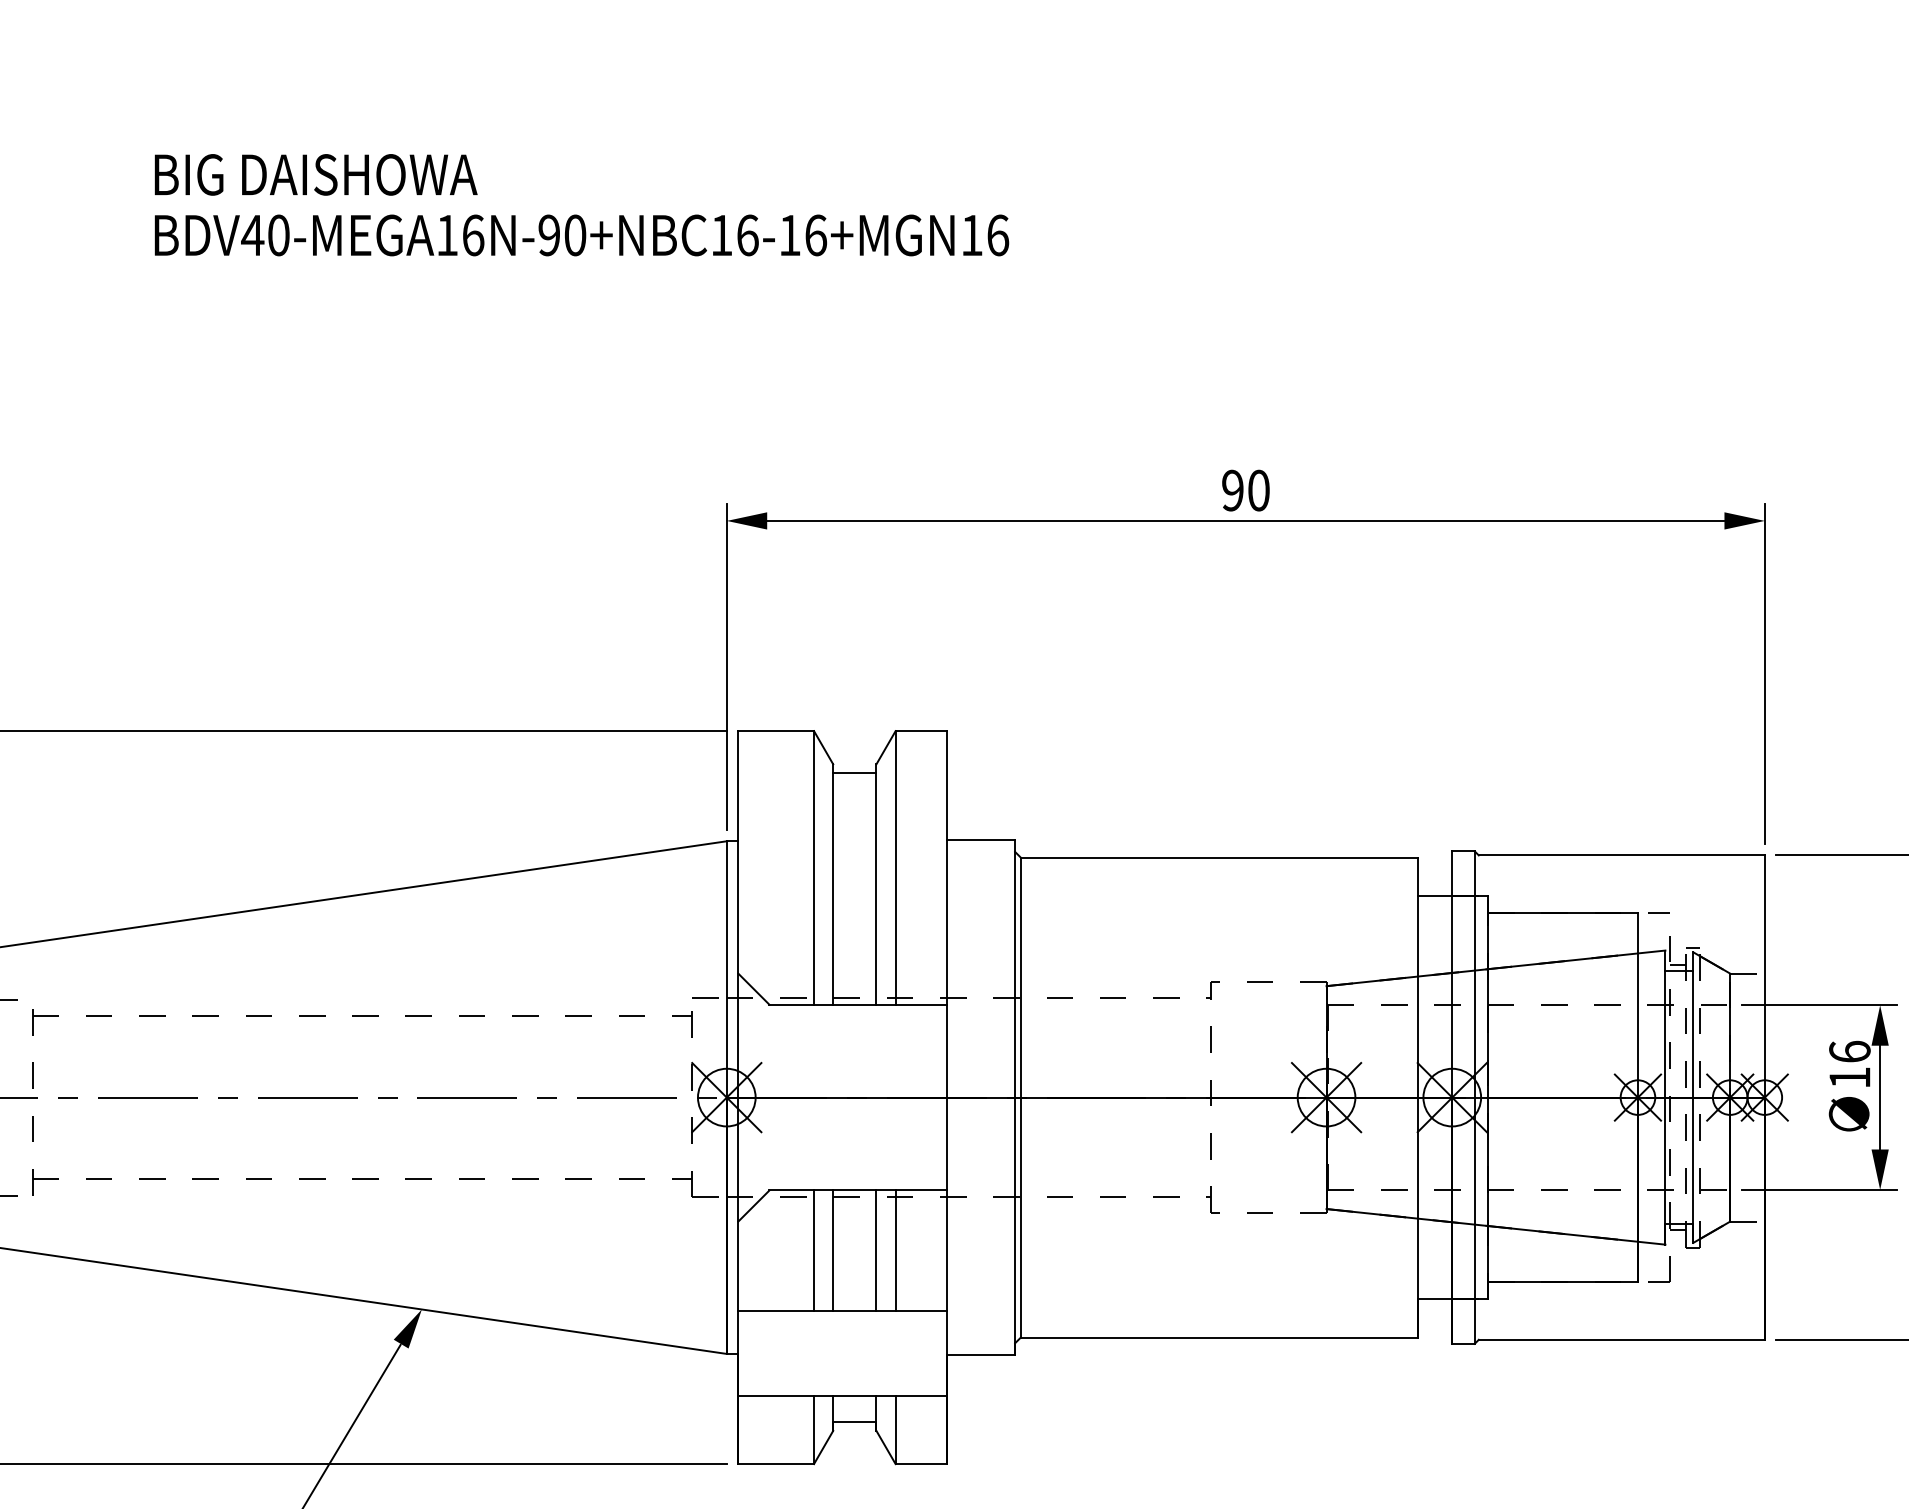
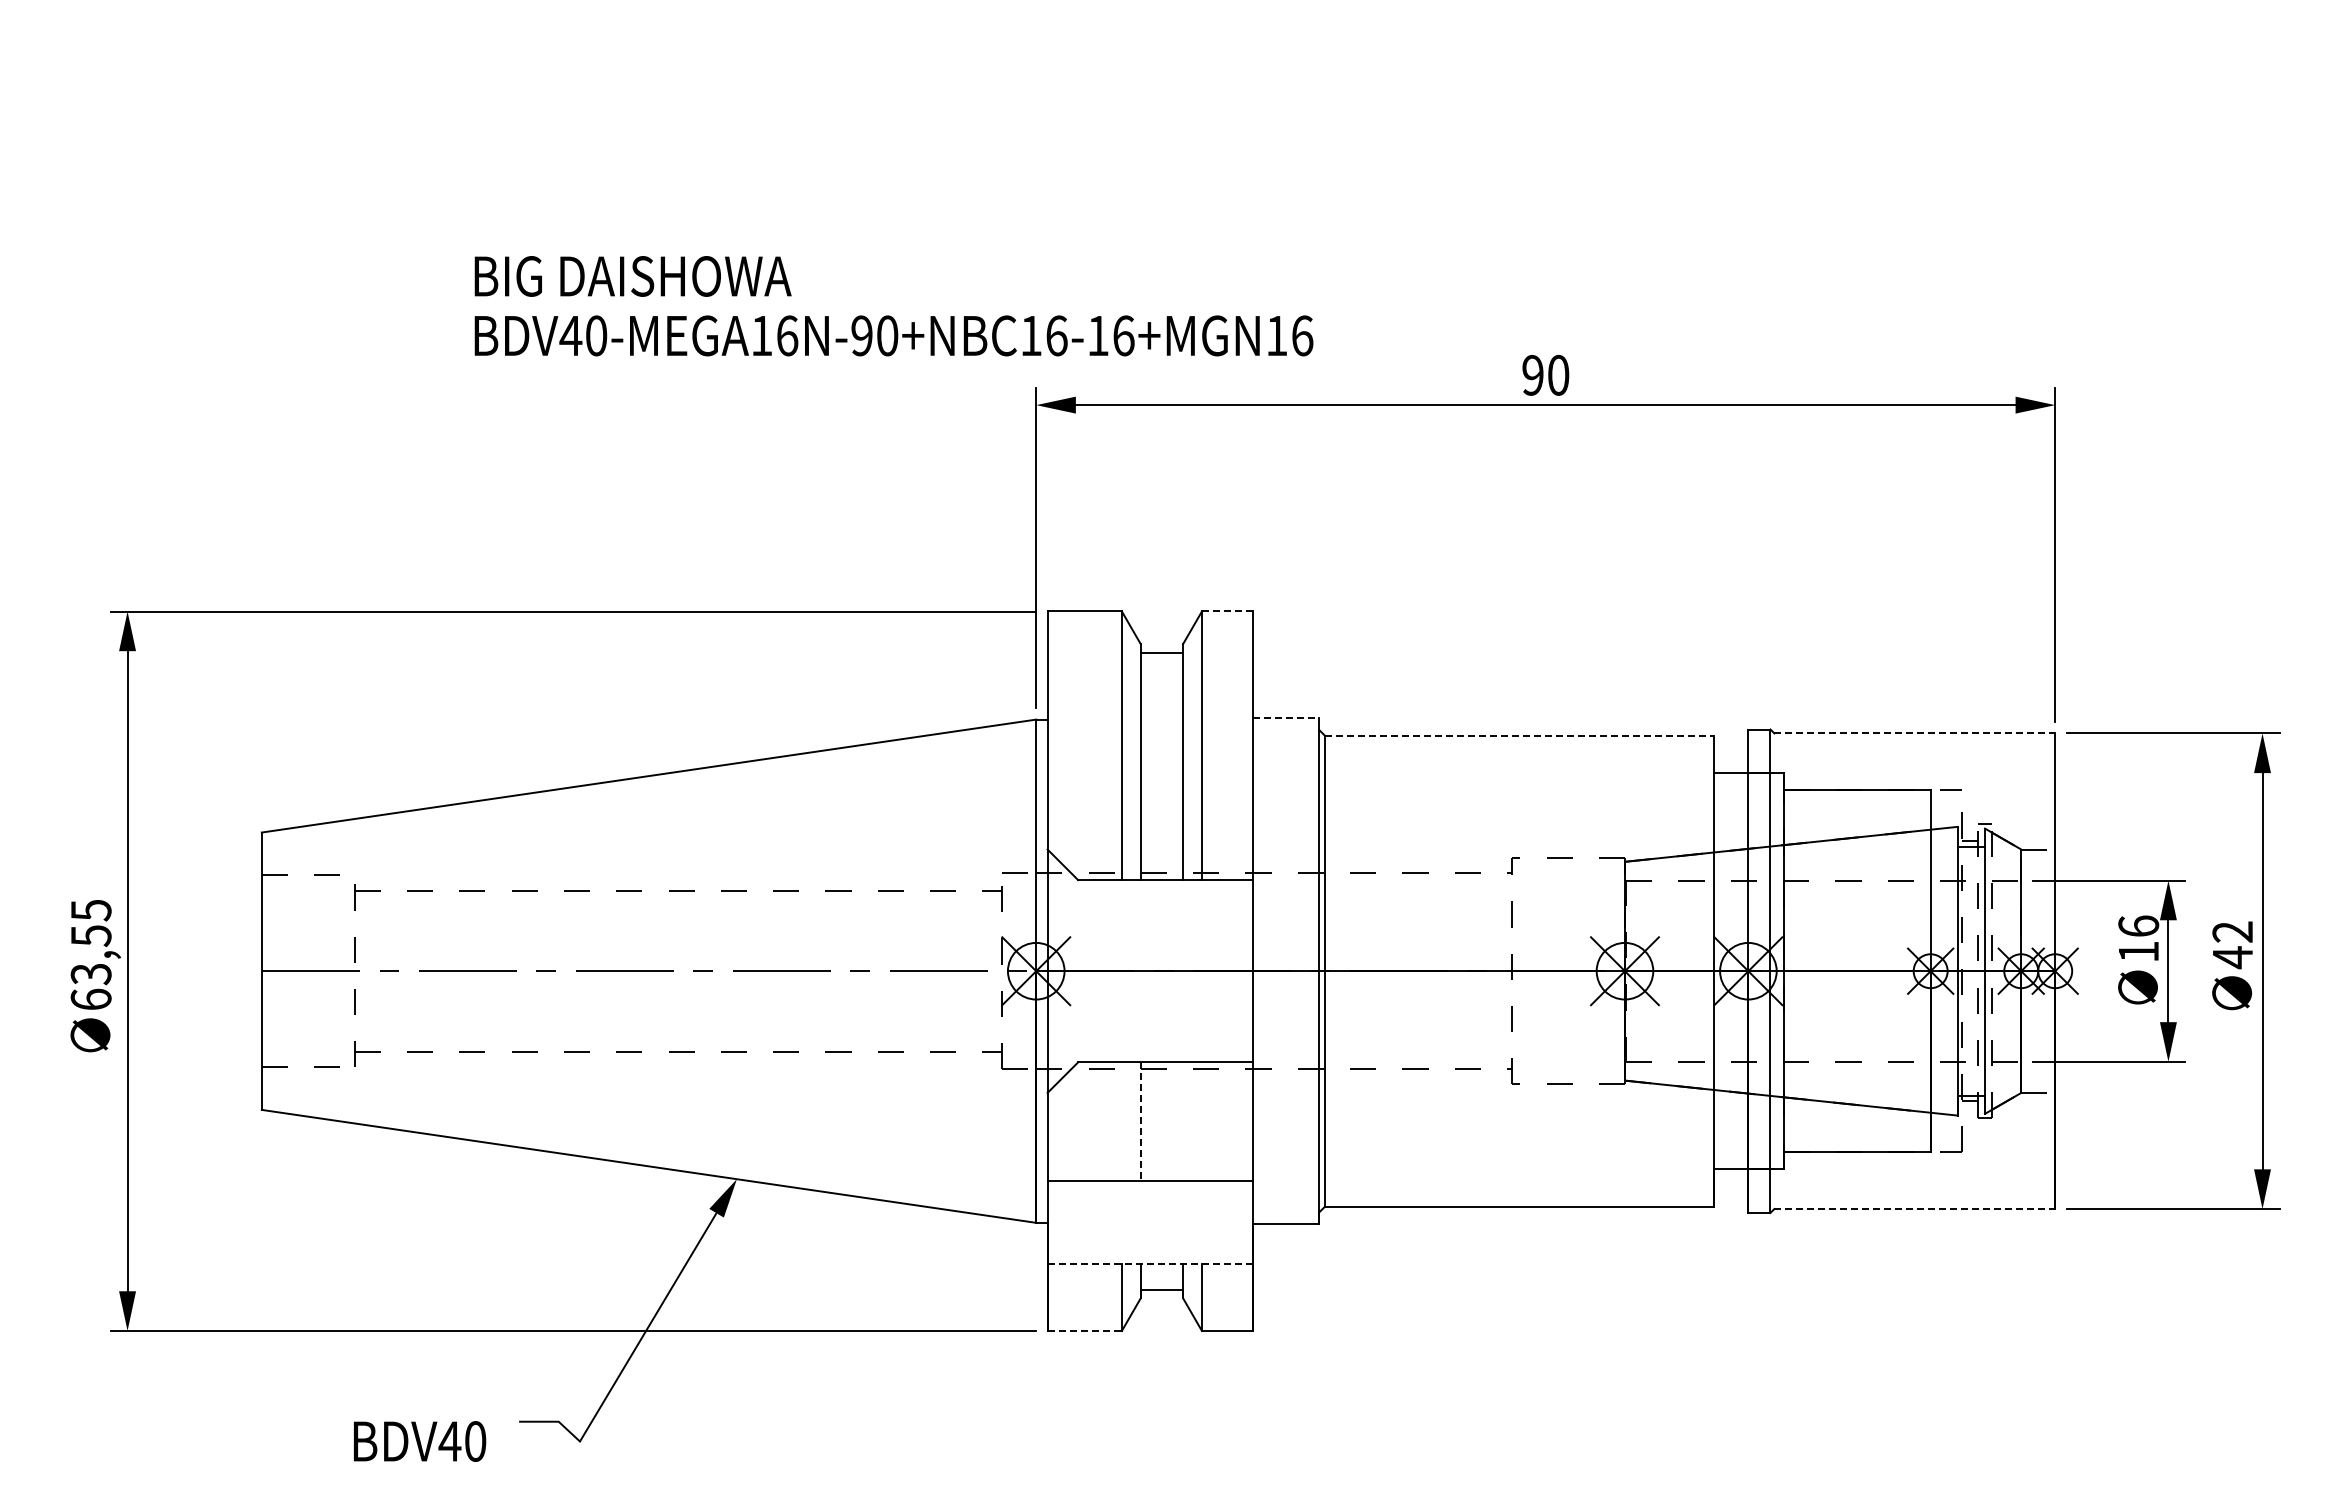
text: (581, 205) -> (893, 306), moved
line: (921, 731) -> (1227, 611), solid -> dashed
line: (981, 840) -> (1286, 718), solid -> dashed
line: (1622, 855) -> (1915, 733), solid -> dashed
line: (1219, 857) -> (1519, 735), solid -> dashed
line: (813, 1250) -> (1121, 1121), removed
line: (876, 1250) -> (1183, 1121), removed
line: (895, 1250) -> (1201, 1121), removed
line: (833, 1251) -> (1140, 1122), solid -> dashed
line: (1622, 1339) -> (1915, 1208), solid -> dashed
line: (843, 1395) -> (1150, 1263), solid -> dashed
line: (776, 1463) -> (1085, 1330), solid -> dashed

